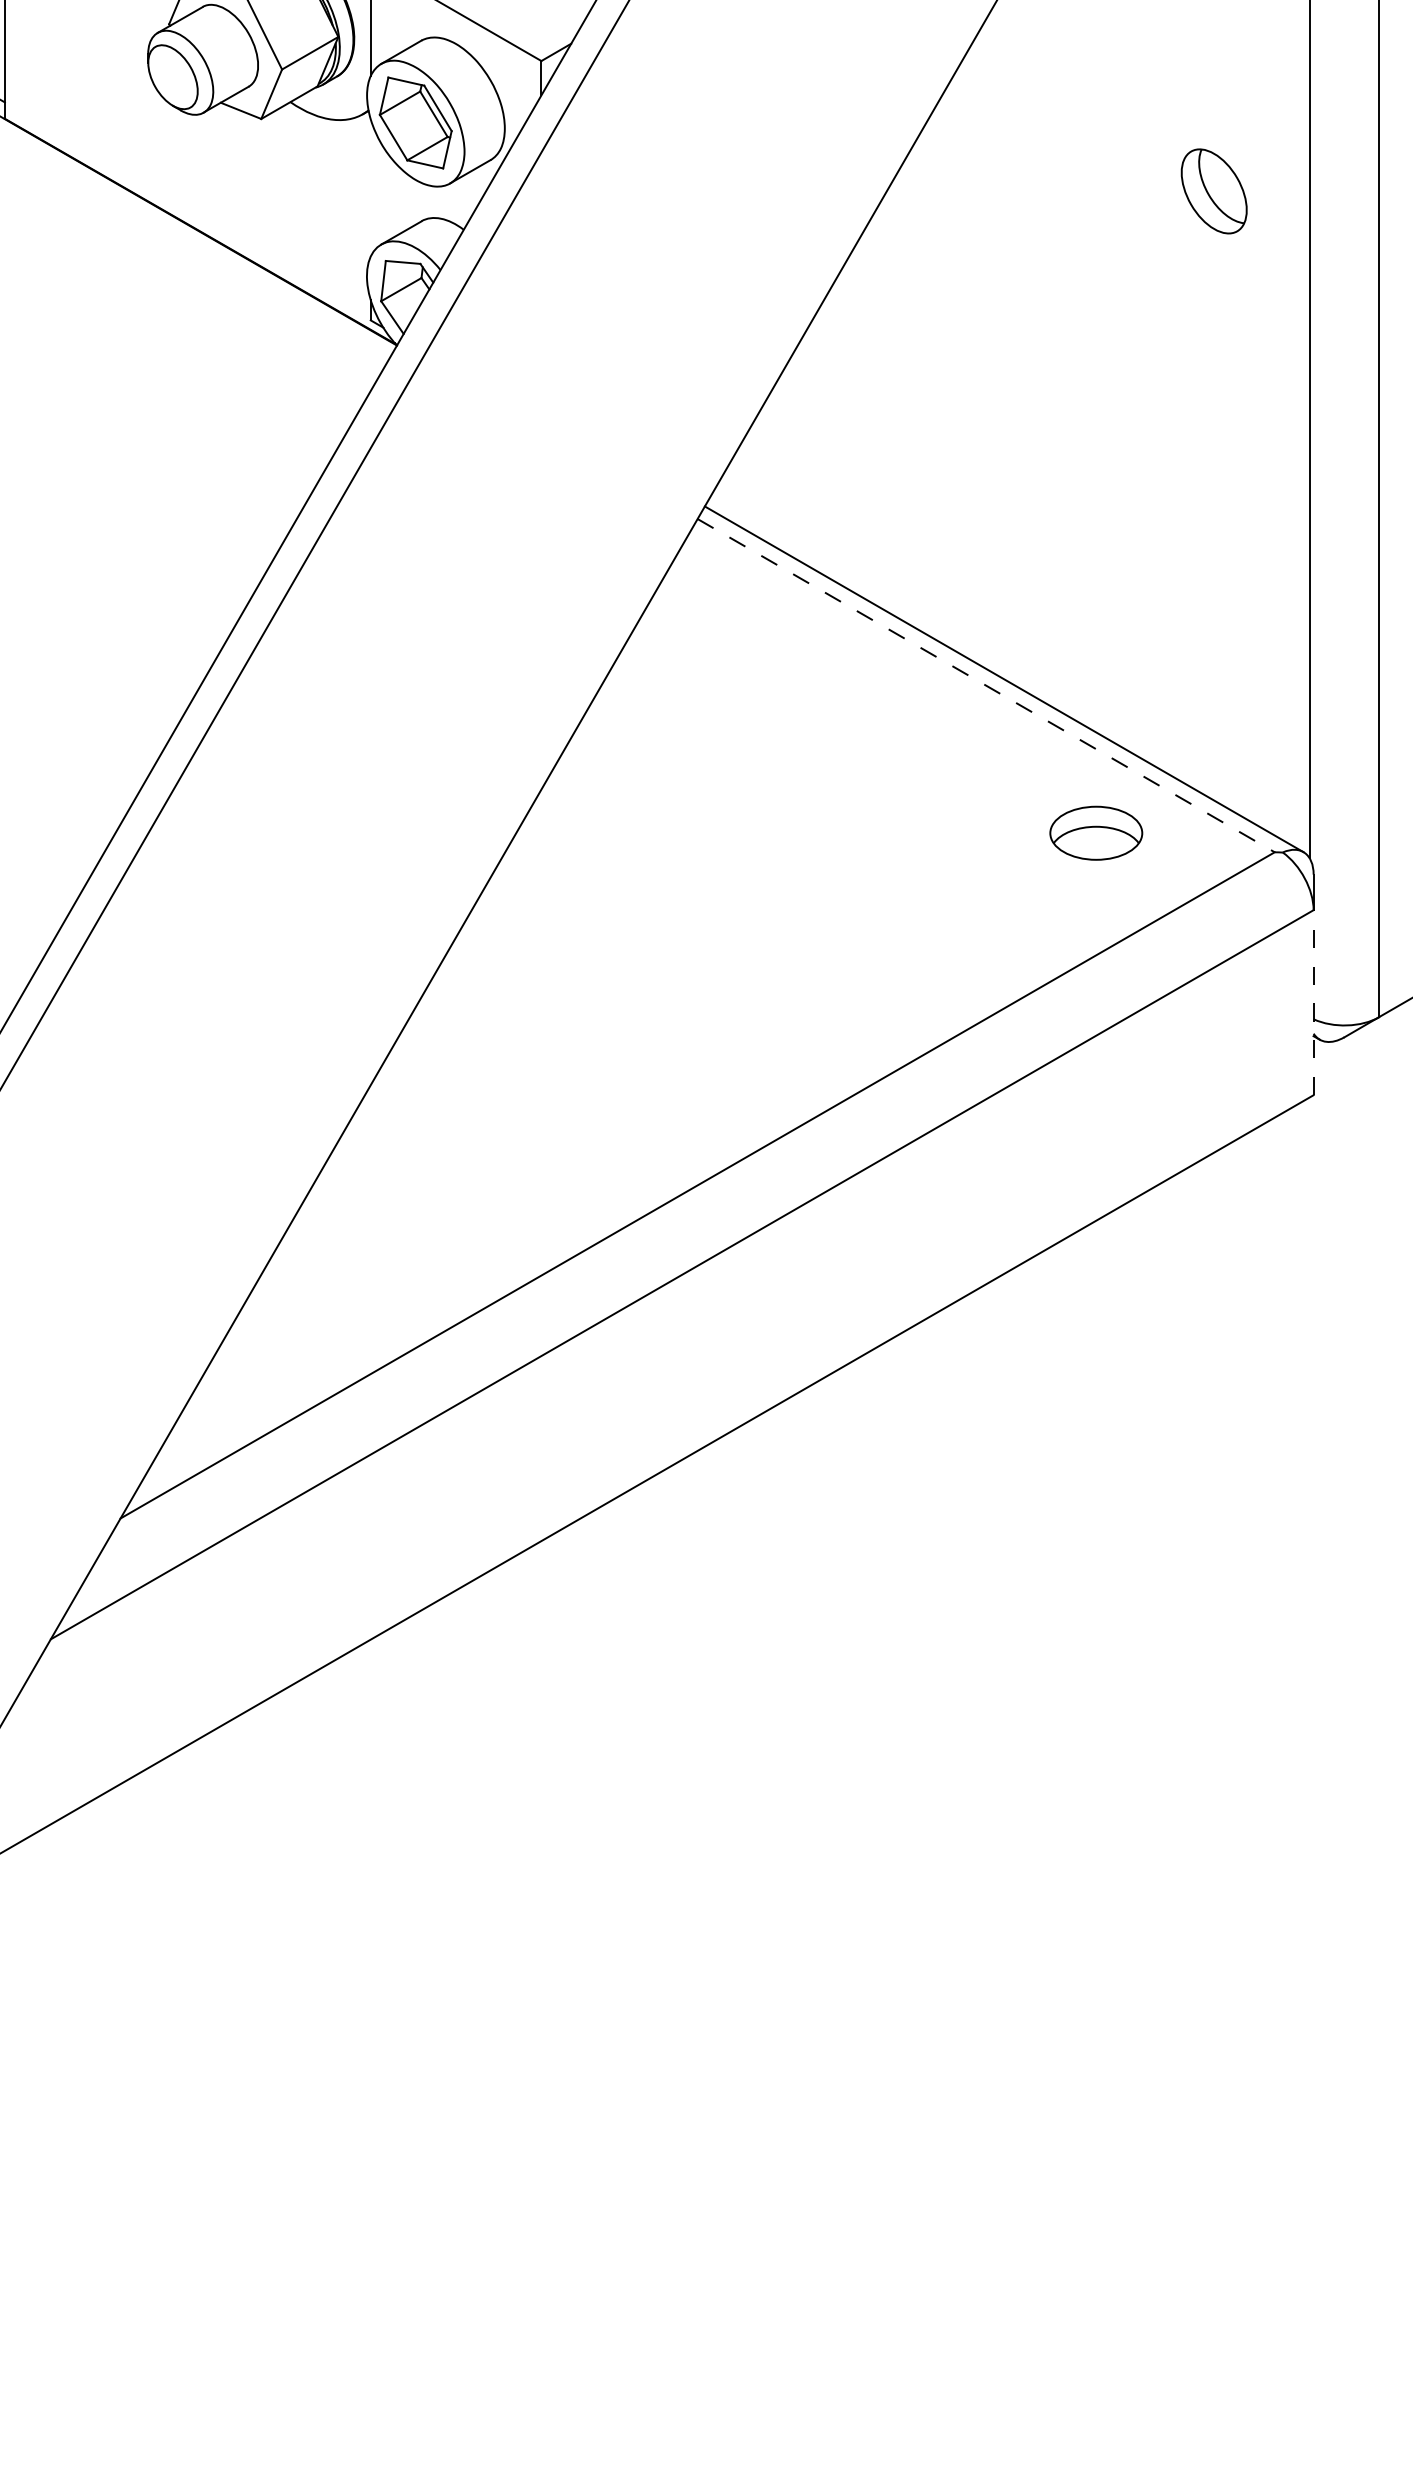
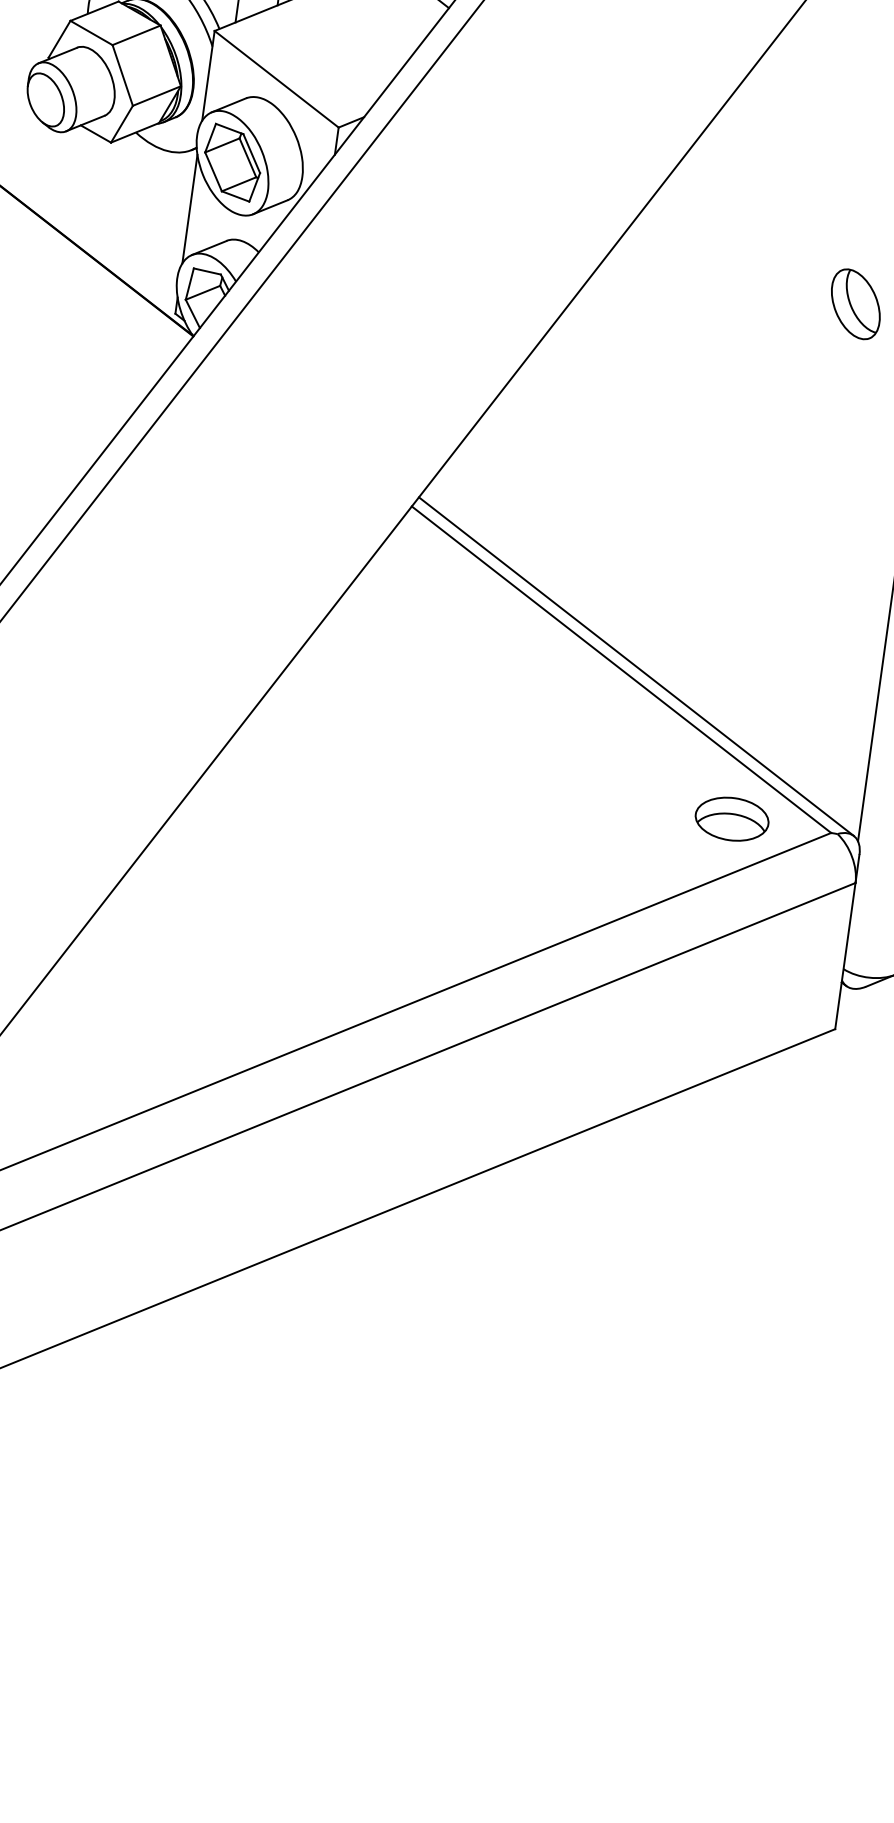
line: (370, 187) -> (189, 208), added
line: (986, 685) -> (621, 669), dashed -> solid
part: (1096, 832) -> (732, 818), moved
line: (1313, 1002) -> (845, 955), dashed -> solid

